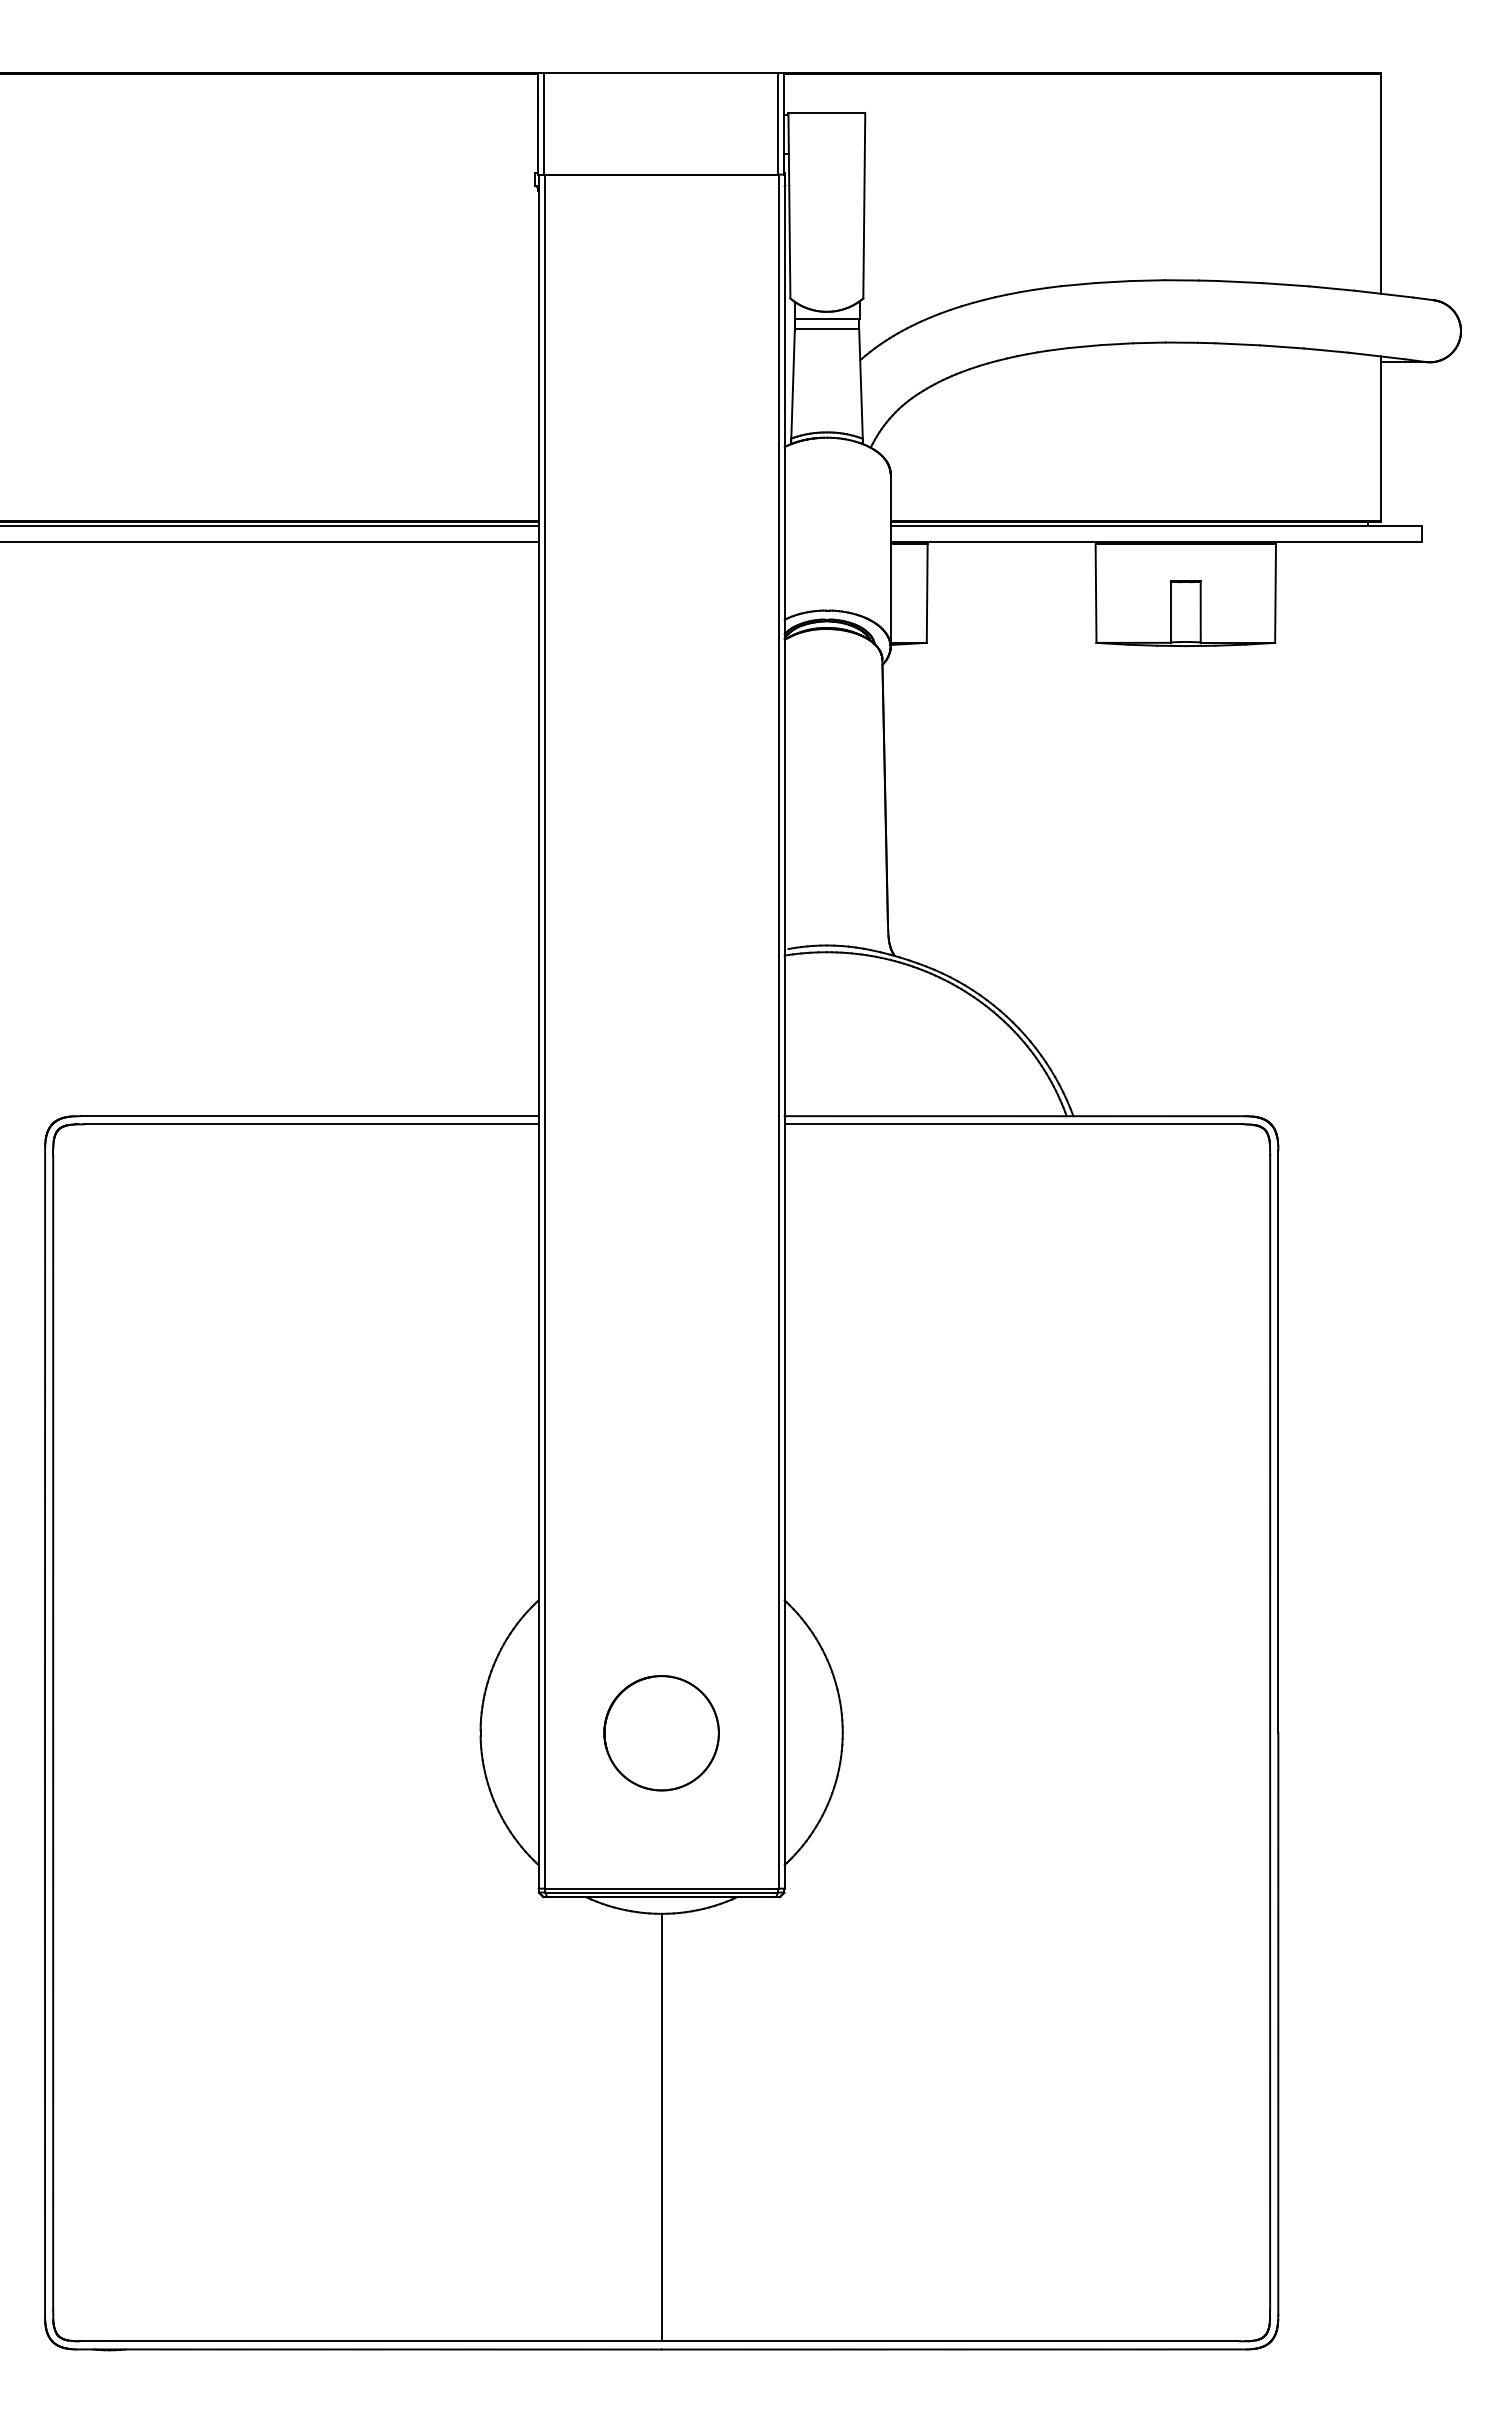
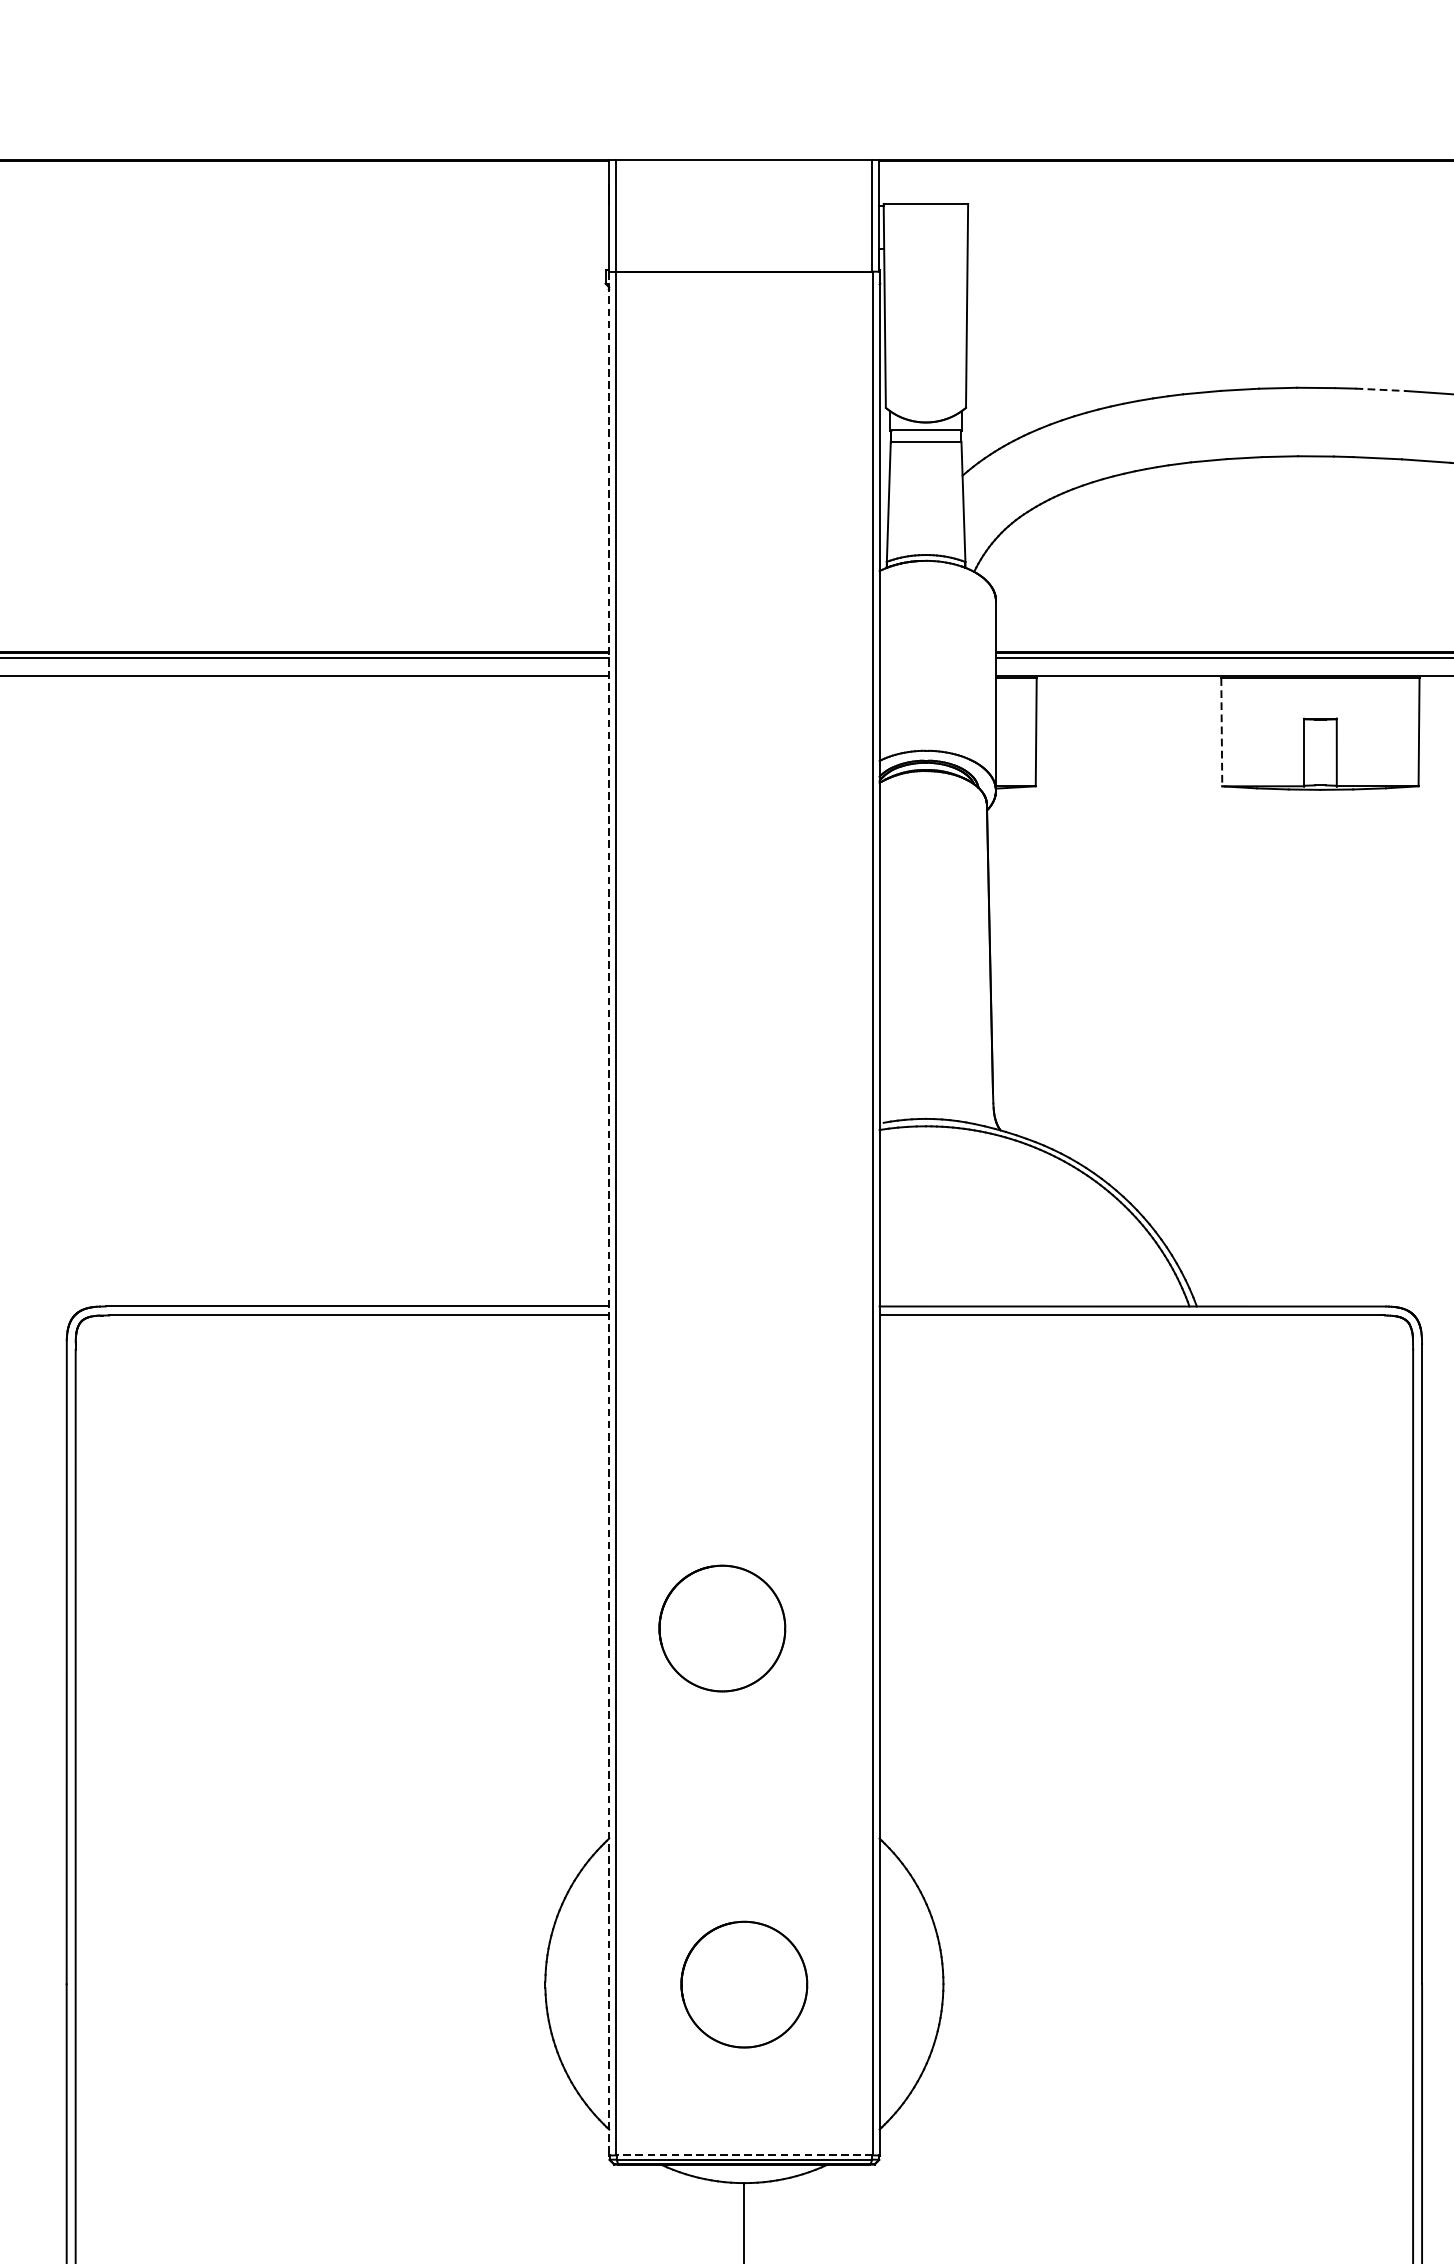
line: (1240, 282) -> (1380, 390), solid -> dashed
line: (1096, 594) -> (1222, 733), solid -> dashed
line: (538, 1031) -> (609, 1213), solid -> dashed
part: (641, 1409) -> (722, 1628), added
line: (661, 1888) -> (744, 2155), solid -> dashed

